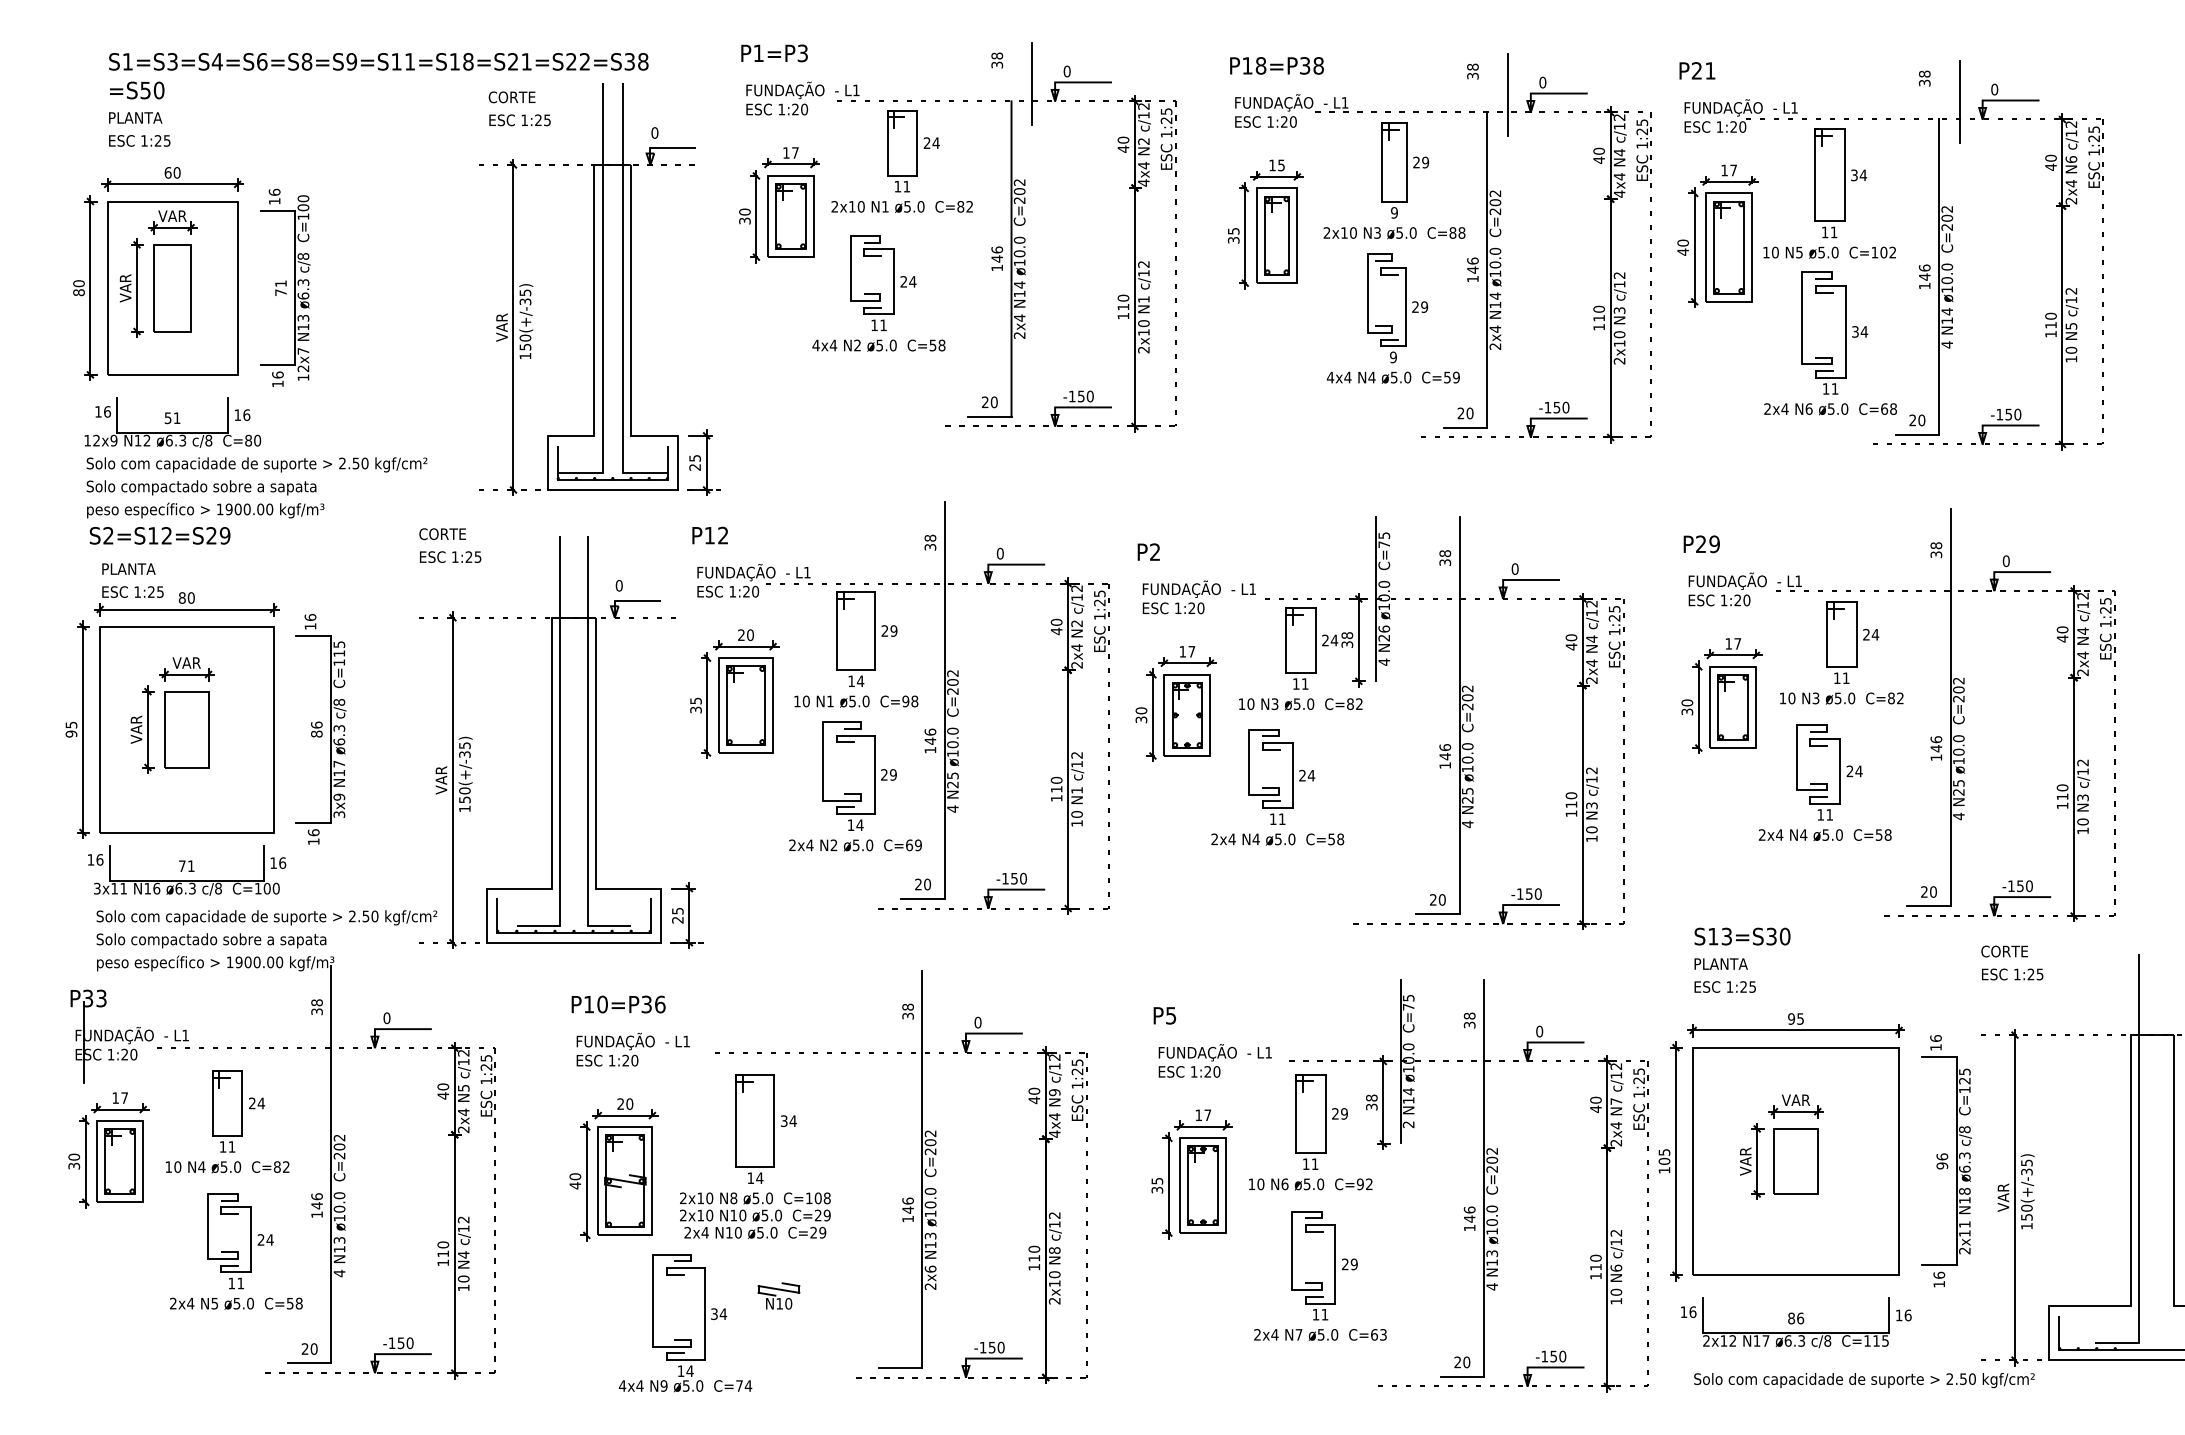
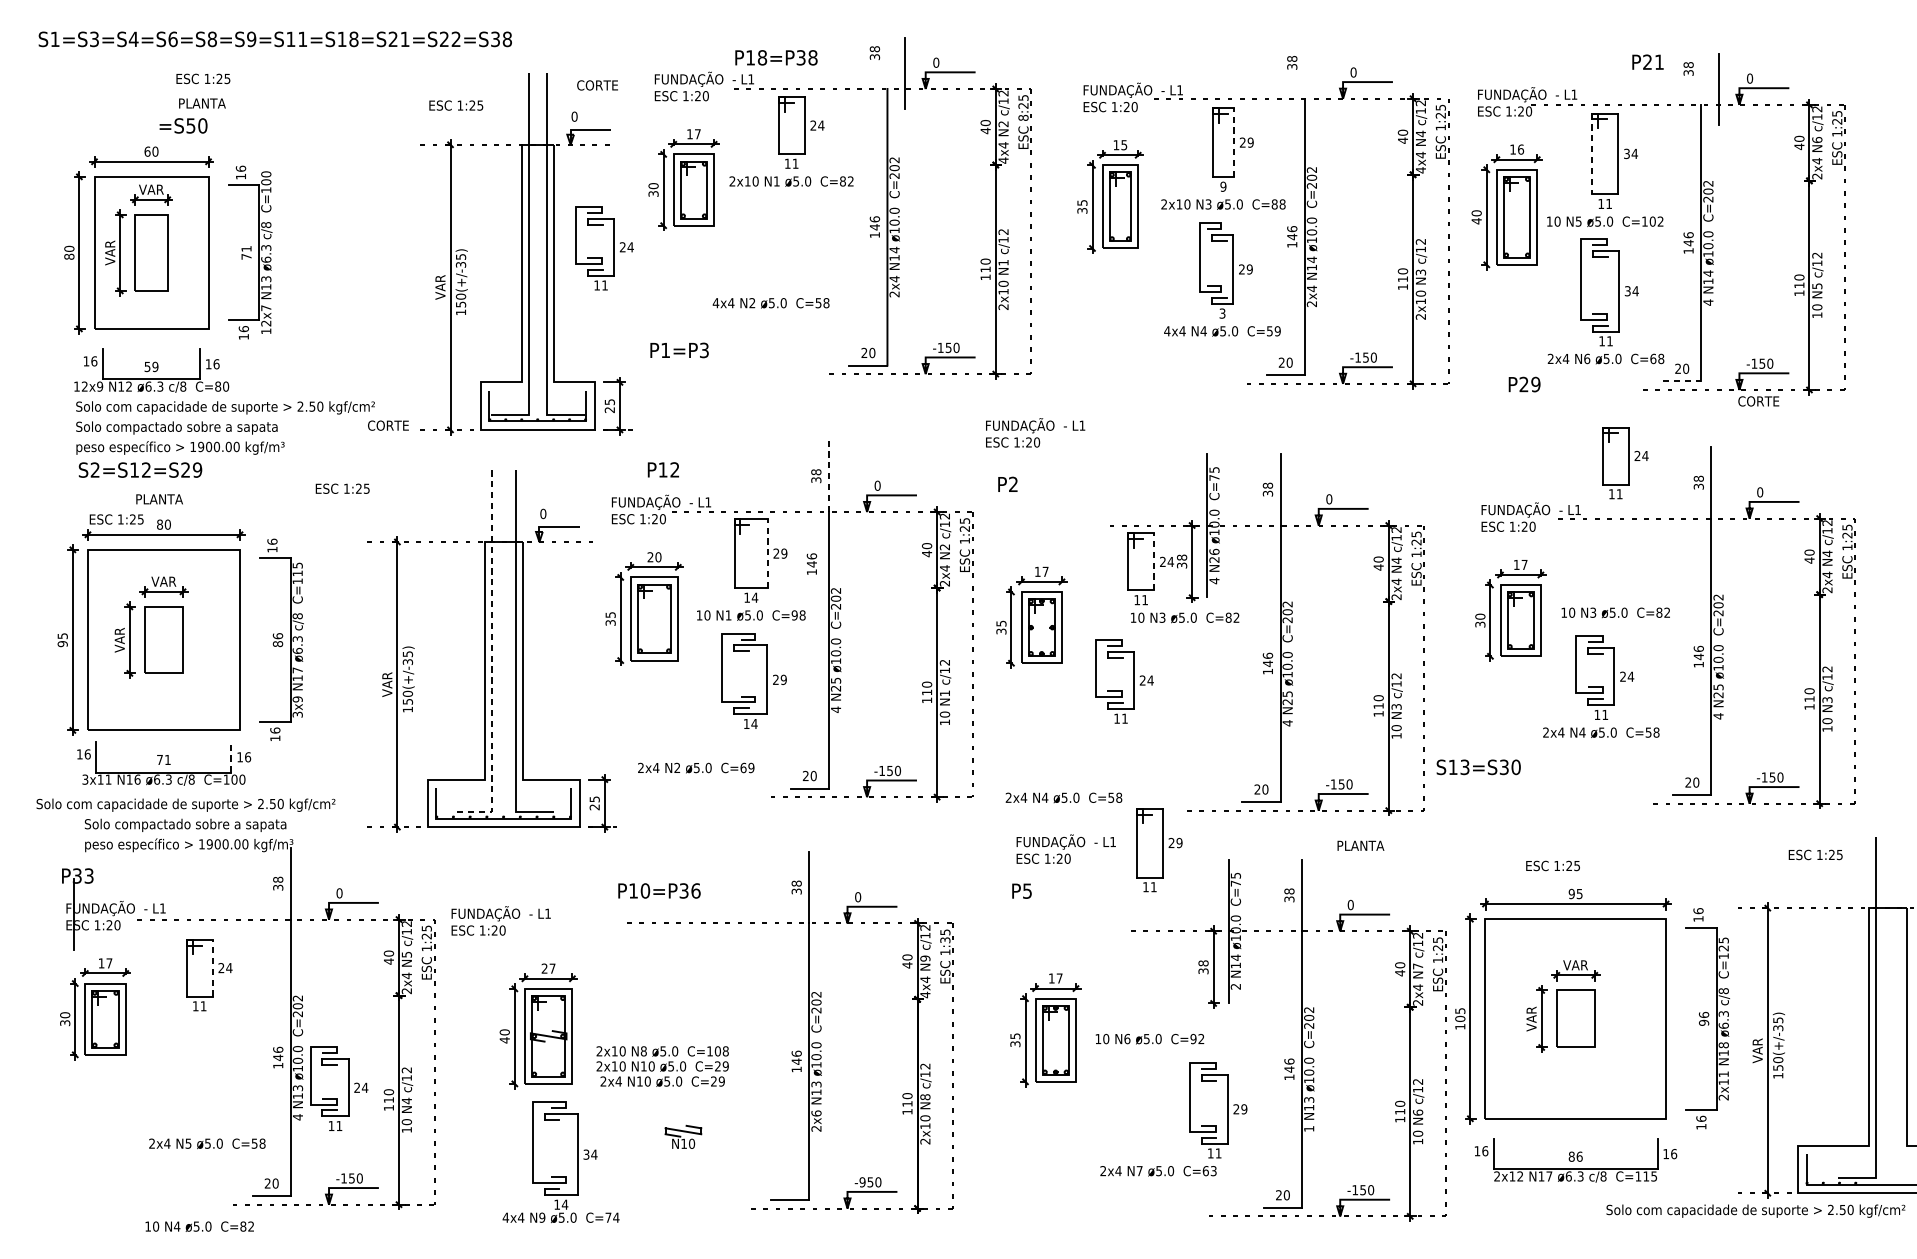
text: (774, 53) -> (679, 350), moved
text: (378, 61) -> (275, 39), moved
text: (1276, 65) -> (776, 57), moved
text: (1697, 70) -> (1648, 61), moved
text: (137, 90) -> (183, 125), moved
line: (1507, 94) -> (1322, 82), removed
text: (511, 97) -> (597, 85), moved
text: (135, 117) -> (202, 103), moved
text: (1166, 133) -> (1023, 117), 1:25 -> 8:25
text: (139, 140) -> (203, 78), moved
line: (1406, 162) -> (1233, 142), solid -> dashed
text: (1733, 170) -> (1520, 149), 17 -> 16
line: (1814, 175) -> (1591, 154), solid -> dashed
part: (893, 283) -> (613, 248), moved
text: (1393, 357) -> (1222, 313), 9 -> 3
text: (176, 418) -> (154, 367), 51 -> 59
line: (1917, 434) -> (1682, 381), solid -> dashed
text: (442, 533) -> (388, 425), moved
text: (709, 535) -> (662, 469), moved
line: (944, 542) -> (828, 475), solid -> dashed
text: (1701, 544) -> (1524, 384), moved
text: (450, 556) -> (342, 488), moved
text: (128, 568) -> (159, 498), moved
text: (1198, 597) -> (1034, 432), moved
line: (875, 630) -> (768, 553), solid -> dashed
line: (1315, 640) -> (1154, 561), solid -> dashed
part: (1852, 642) -> (1625, 462), moved
text: (1300, 704) -> (1184, 618), moved
text: (1141, 710) -> (1001, 623), 30 -> 35
text: (930, 740) -> (811, 563), moved
line: (560, 753) -> (491, 661), solid -> dashed
text: (1277, 839) -> (1063, 797), moved
text: (855, 845) -> (696, 768), moved
line: (263, 862) -> (231, 756), solid -> dashed
text: (266, 917) -> (185, 804), moved
text: (1742, 936) -> (1478, 767), moved
text: (2004, 951) -> (1758, 401), moved
text: (1720, 963) -> (1360, 845), moved
text: (2012, 974) -> (1815, 854), moved
text: (1724, 986) -> (1552, 865), moved
text: (618, 1004) -> (659, 890), moved
text: (632, 1049) -> (500, 920), moved
text: (1214, 1060) -> (1065, 848), moved
text: (1077, 1071) -> (945, 940), 1:25 -> 1:35
line: (242, 1103) -> (212, 968), solid -> dashed
text: (629, 1103) -> (552, 968), 20 -> 27
part: (1321, 1121) -> (1159, 849), moved
part: (765, 1128) -> (671, 990), removed
text: (227, 1167) -> (199, 1226), moved
part: (250, 1241) -> (347, 1089), moved
part: (1334, 1265) -> (1226, 1110), moved
text: (1491, 1286) -> (1308, 1128), 4 -> 1
part: (685, 1339) -> (561, 1176), moved
text: (982, 1347) -> (861, 1182), -150 -> -950
text: (1864, 1380) -> (1755, 1211), moved

